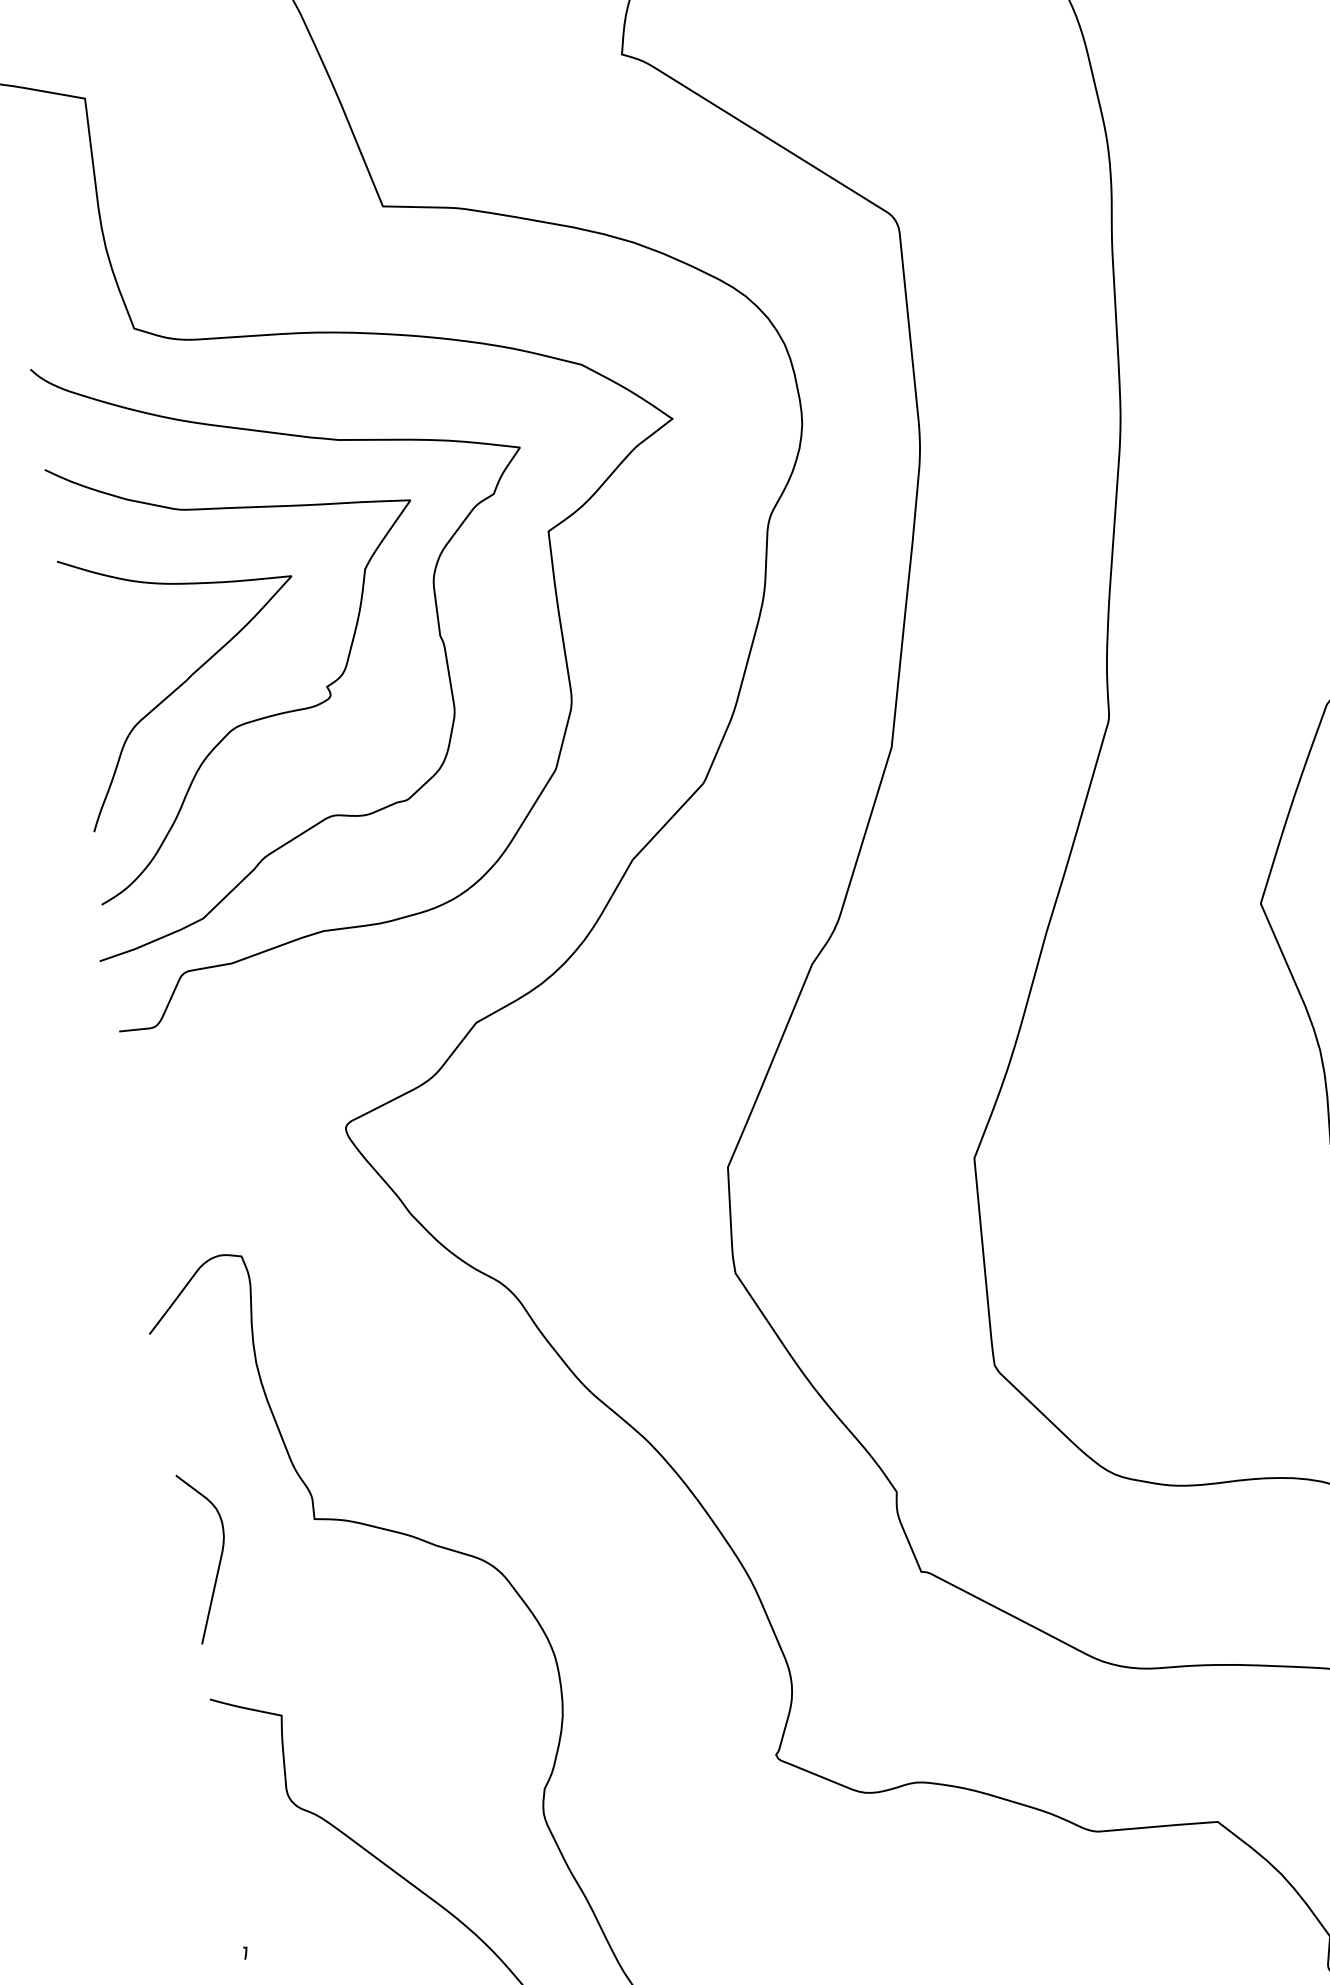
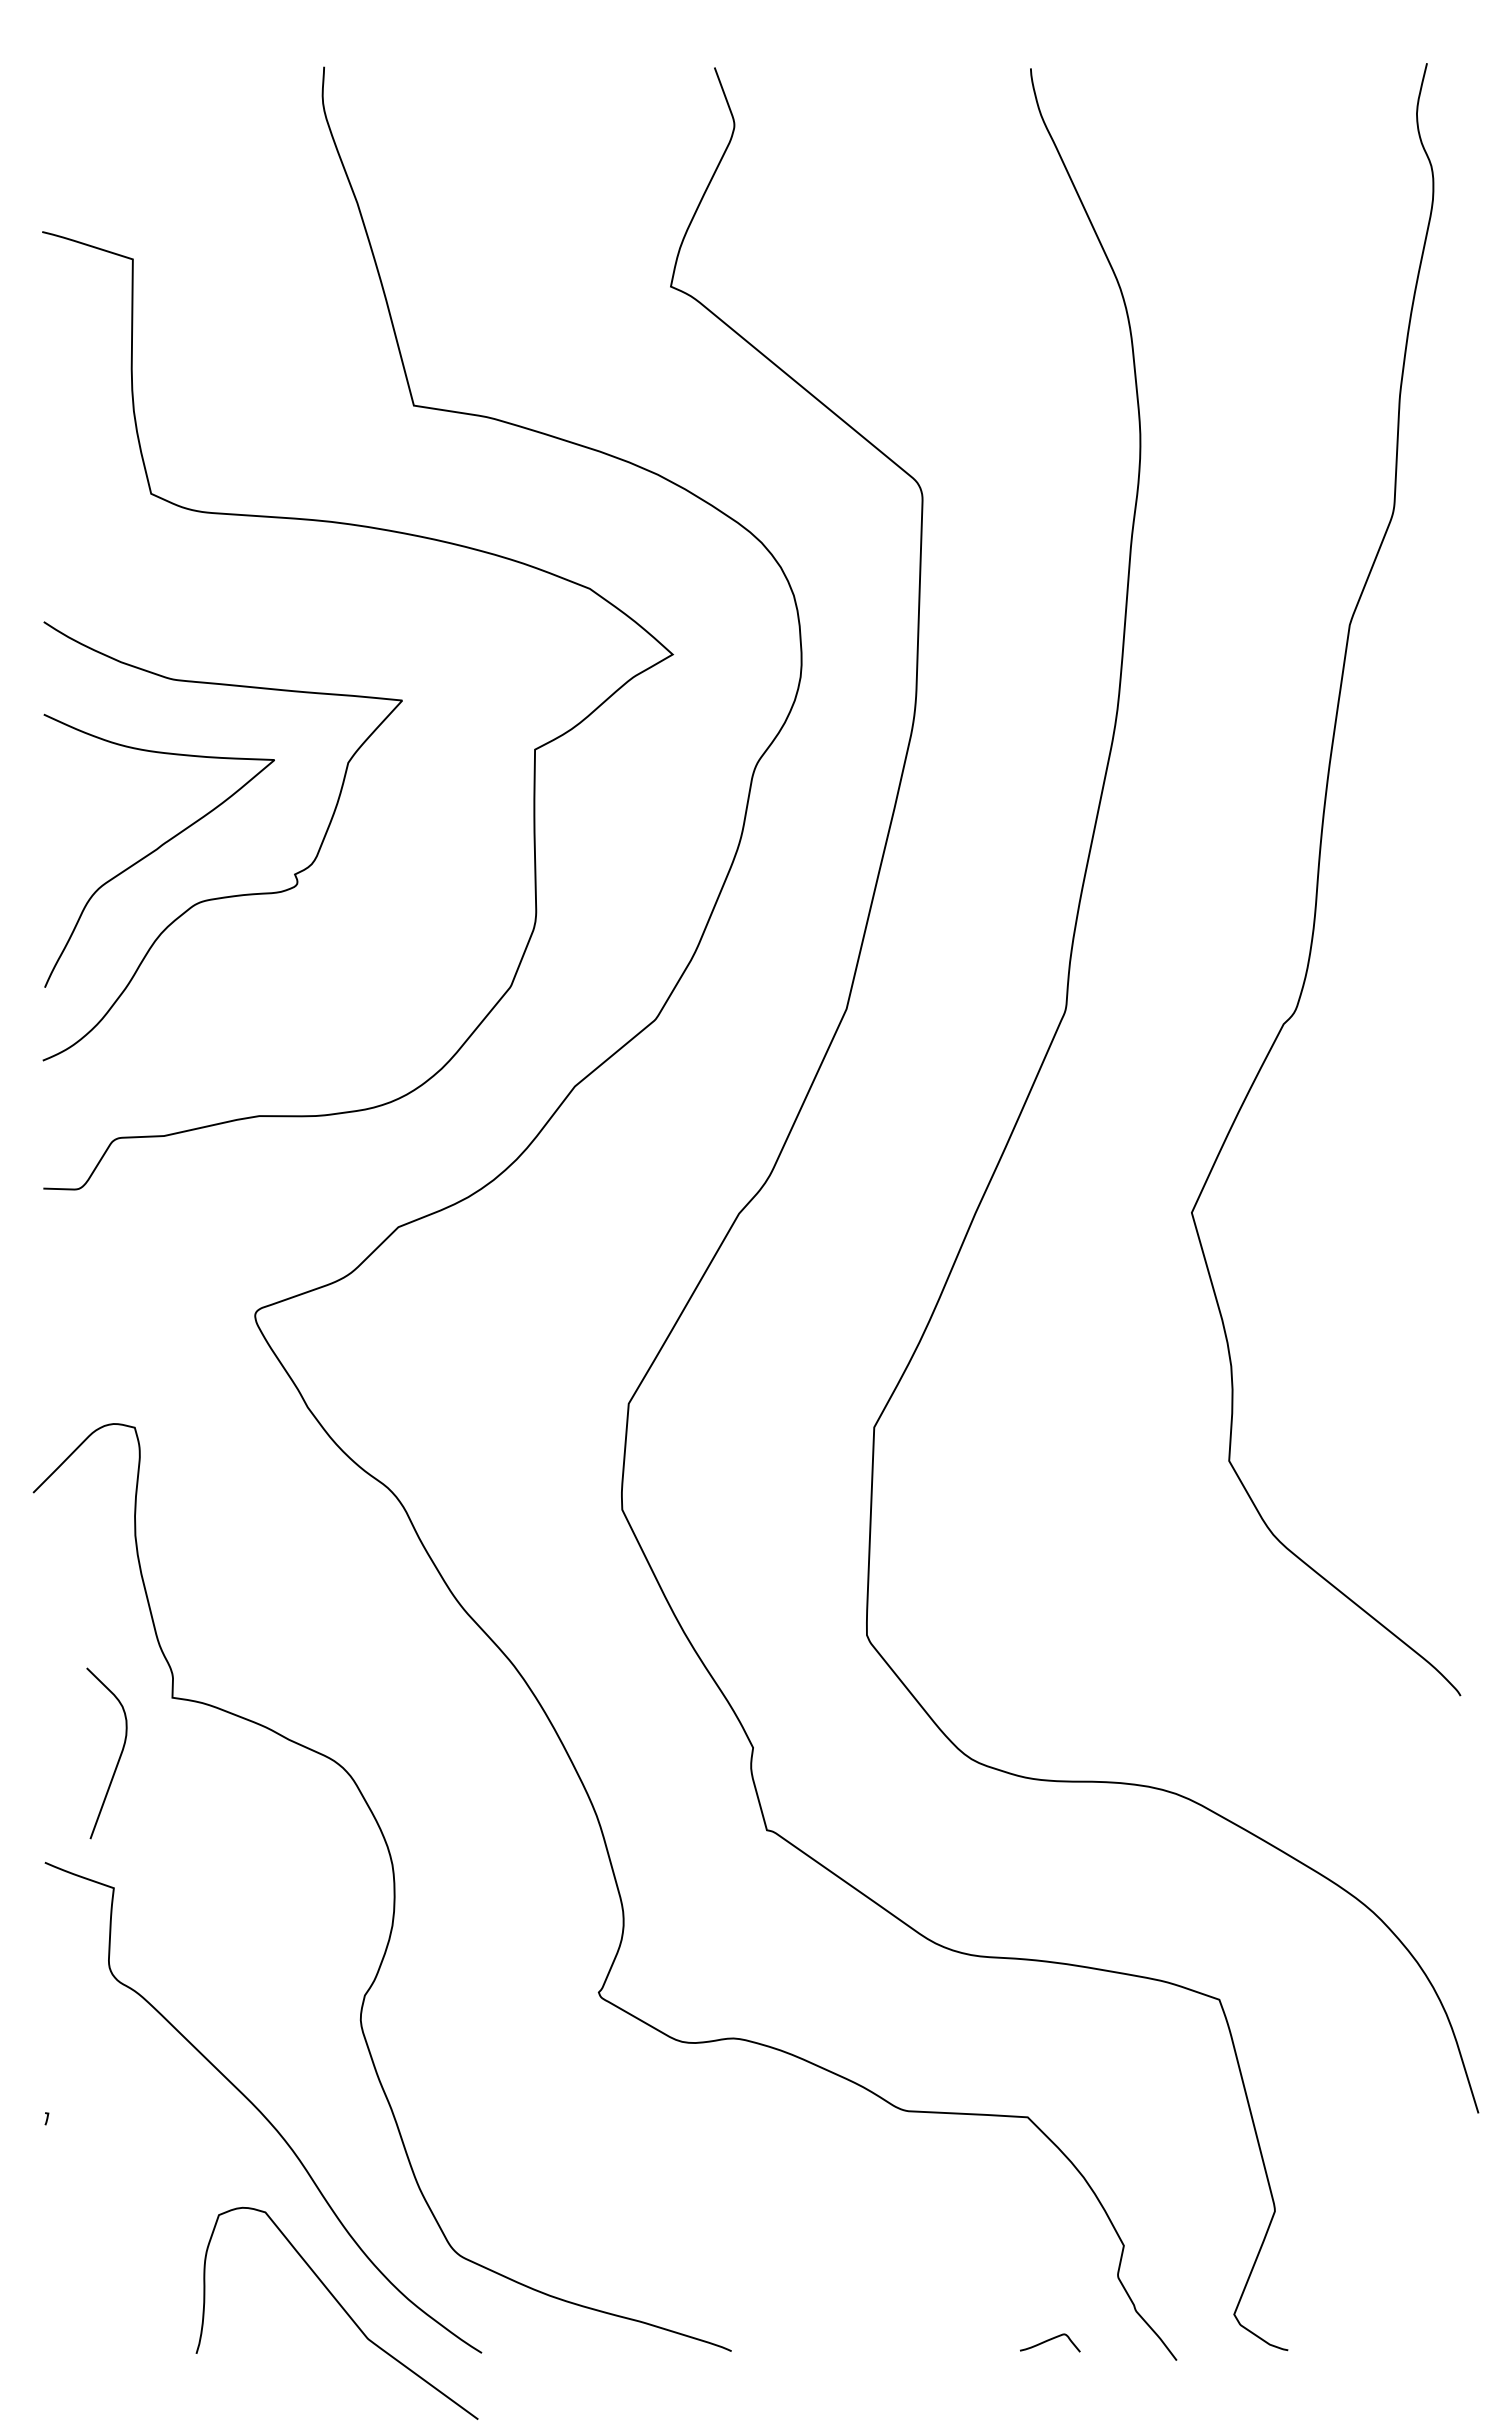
curve: (437, 615) -> (413, 818), removed
curve: (219, 1560) -> (118, 1758), moved

